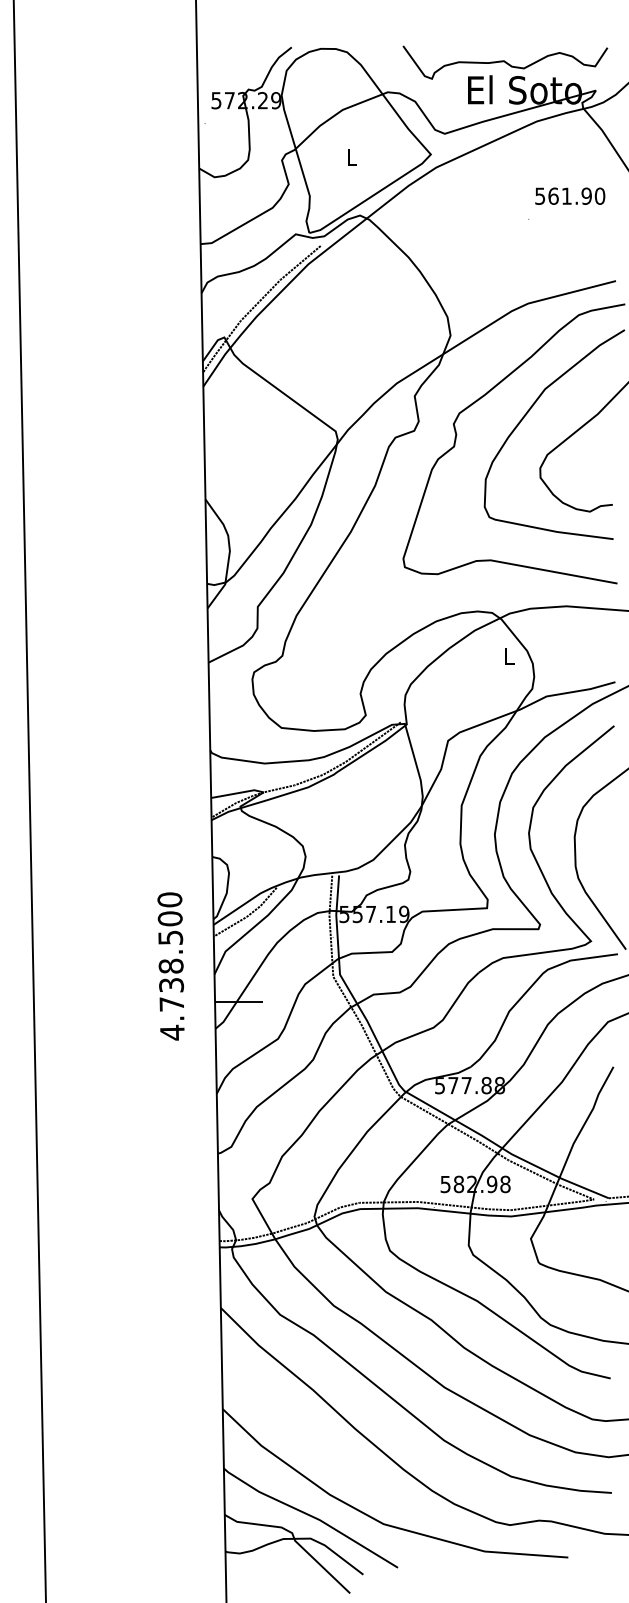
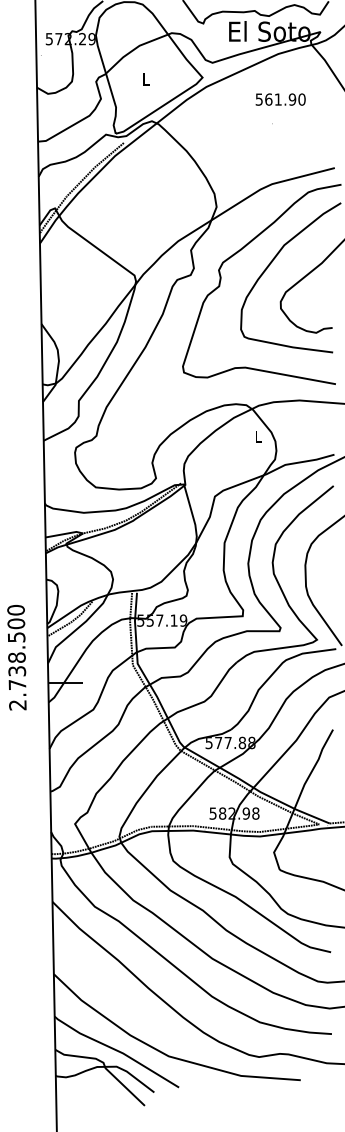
text: (570, 195) -> (280, 99), moved
text: (172, 1032) -> (17, 705), 4.738.500 -> 2.738.500

